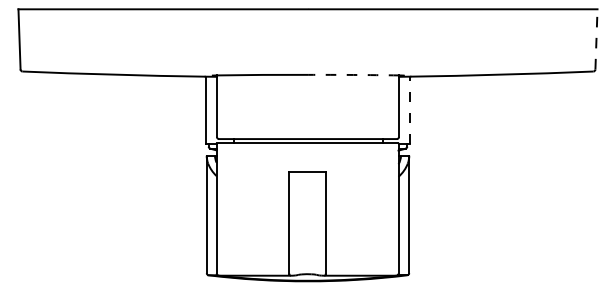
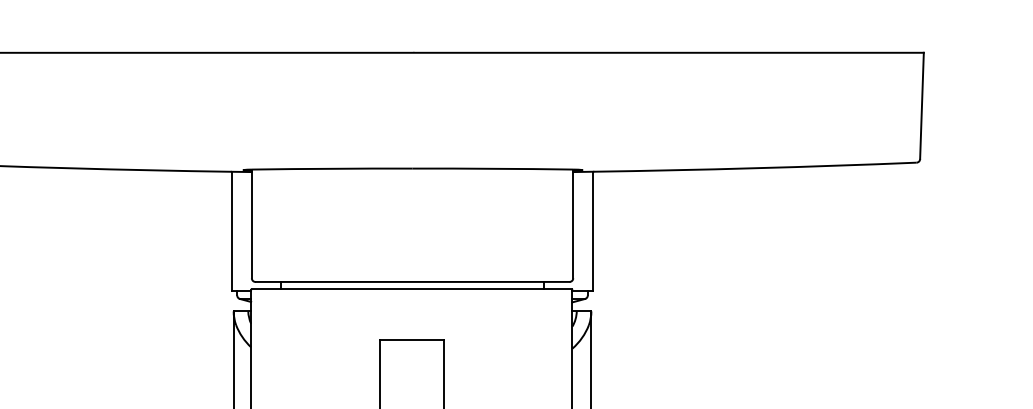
line: (596, 38) -> (922, 104), dashed -> solid
arc: (353, 74) -> (492, 167), dashed -> solid
line: (410, 110) -> (593, 231), dashed -> solid

